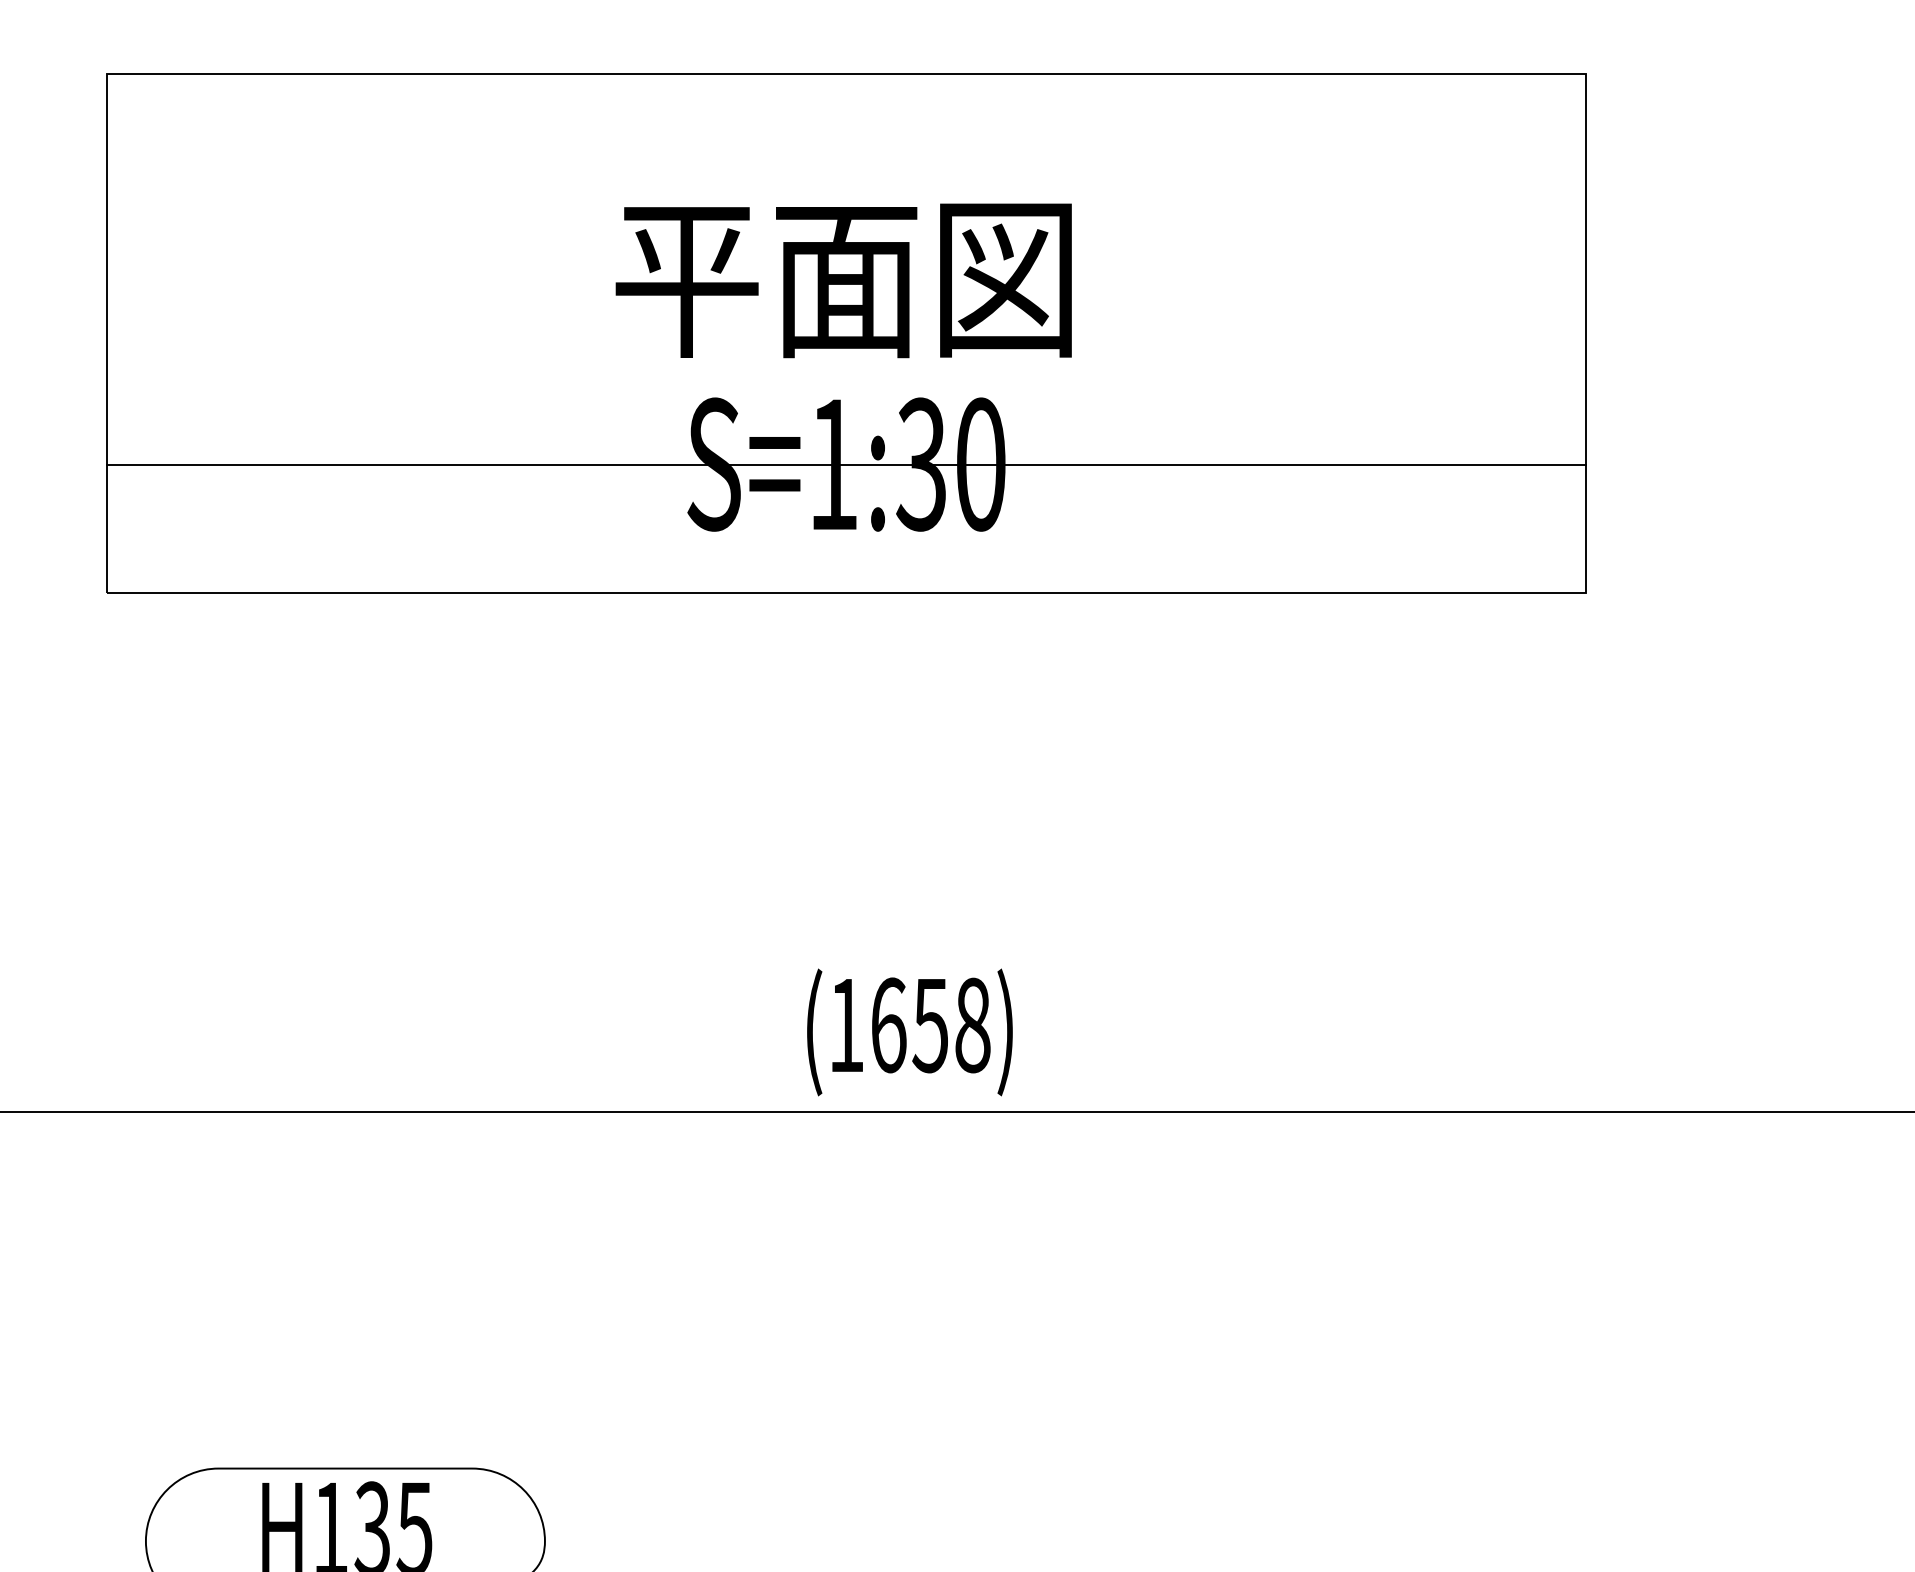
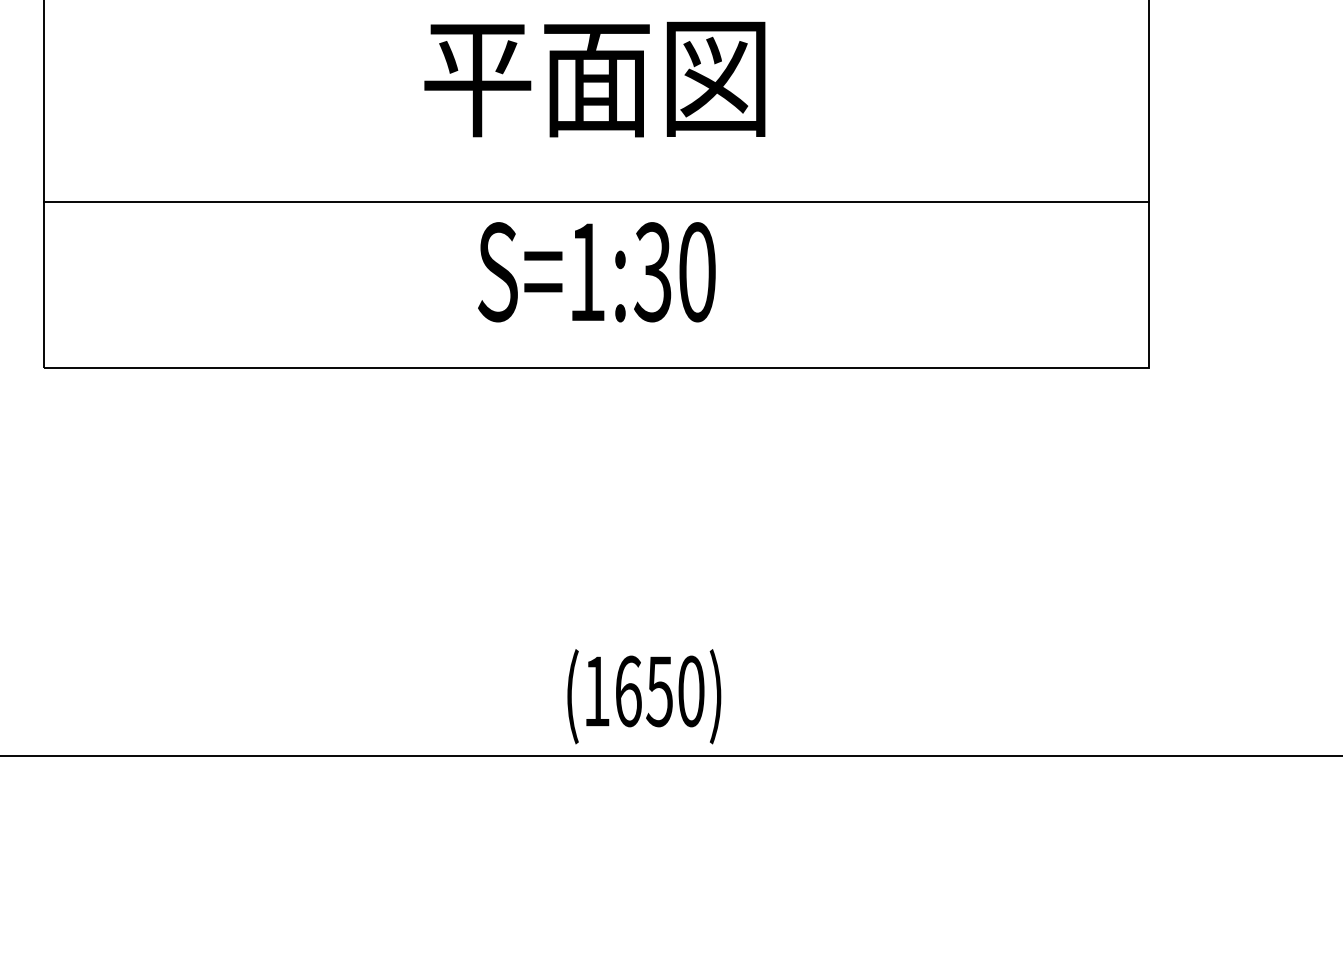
text: (843, 280) -> (594, 79), moved
line: (846, 465) -> (596, 201), moved
text: (972, 1025) -> (691, 691), (1658) -> (1650)

